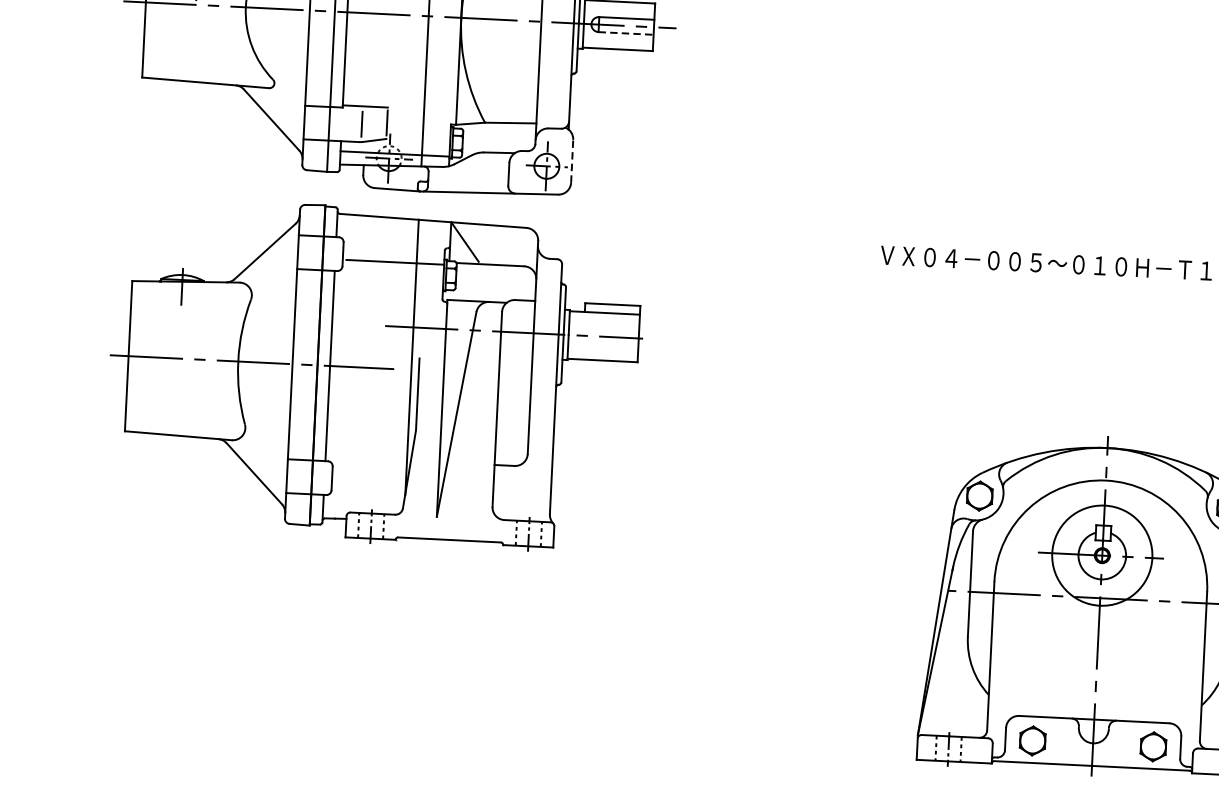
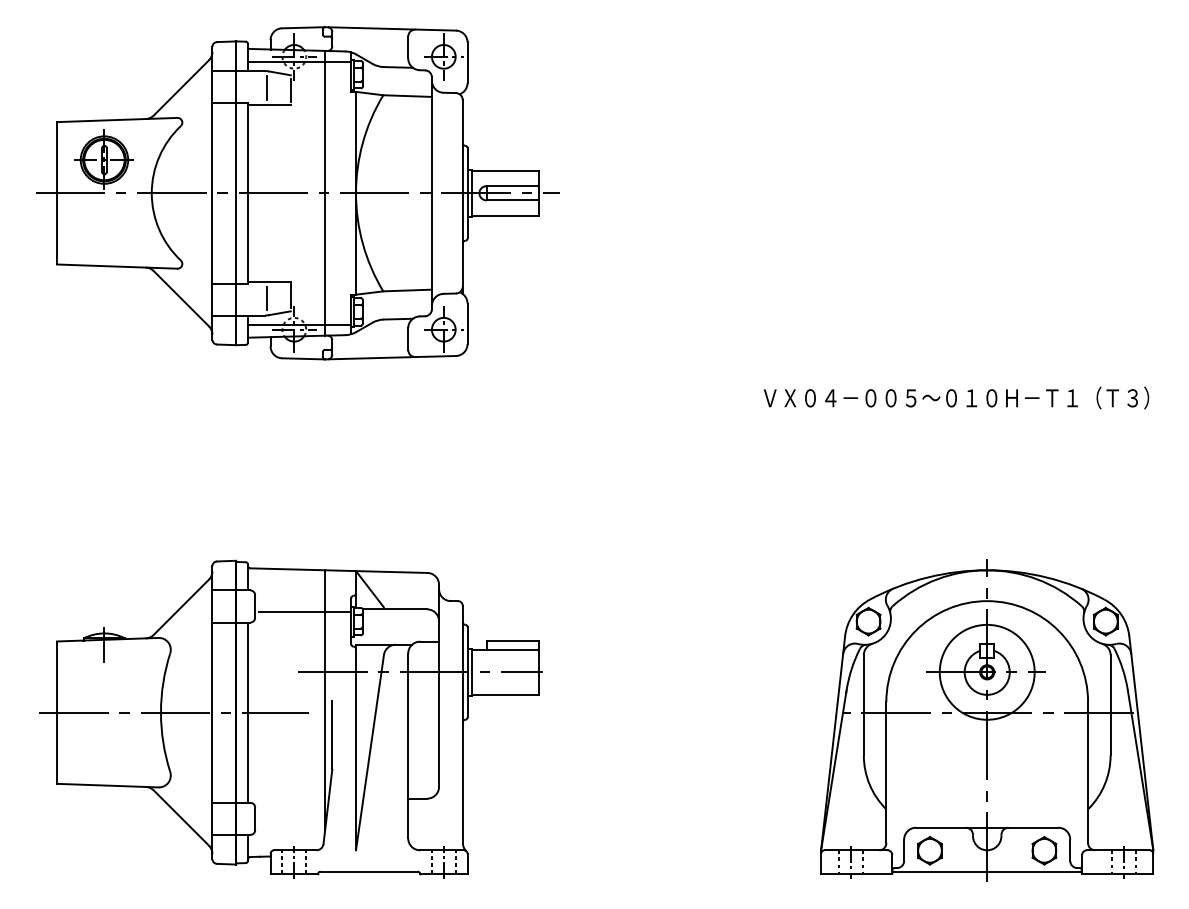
line: (627, 33) -> (513, 200), dashed -> solid
line: (572, 160) -> (467, 323), dashed -> solid
part: (374, 374) -> (290, 718), moved

